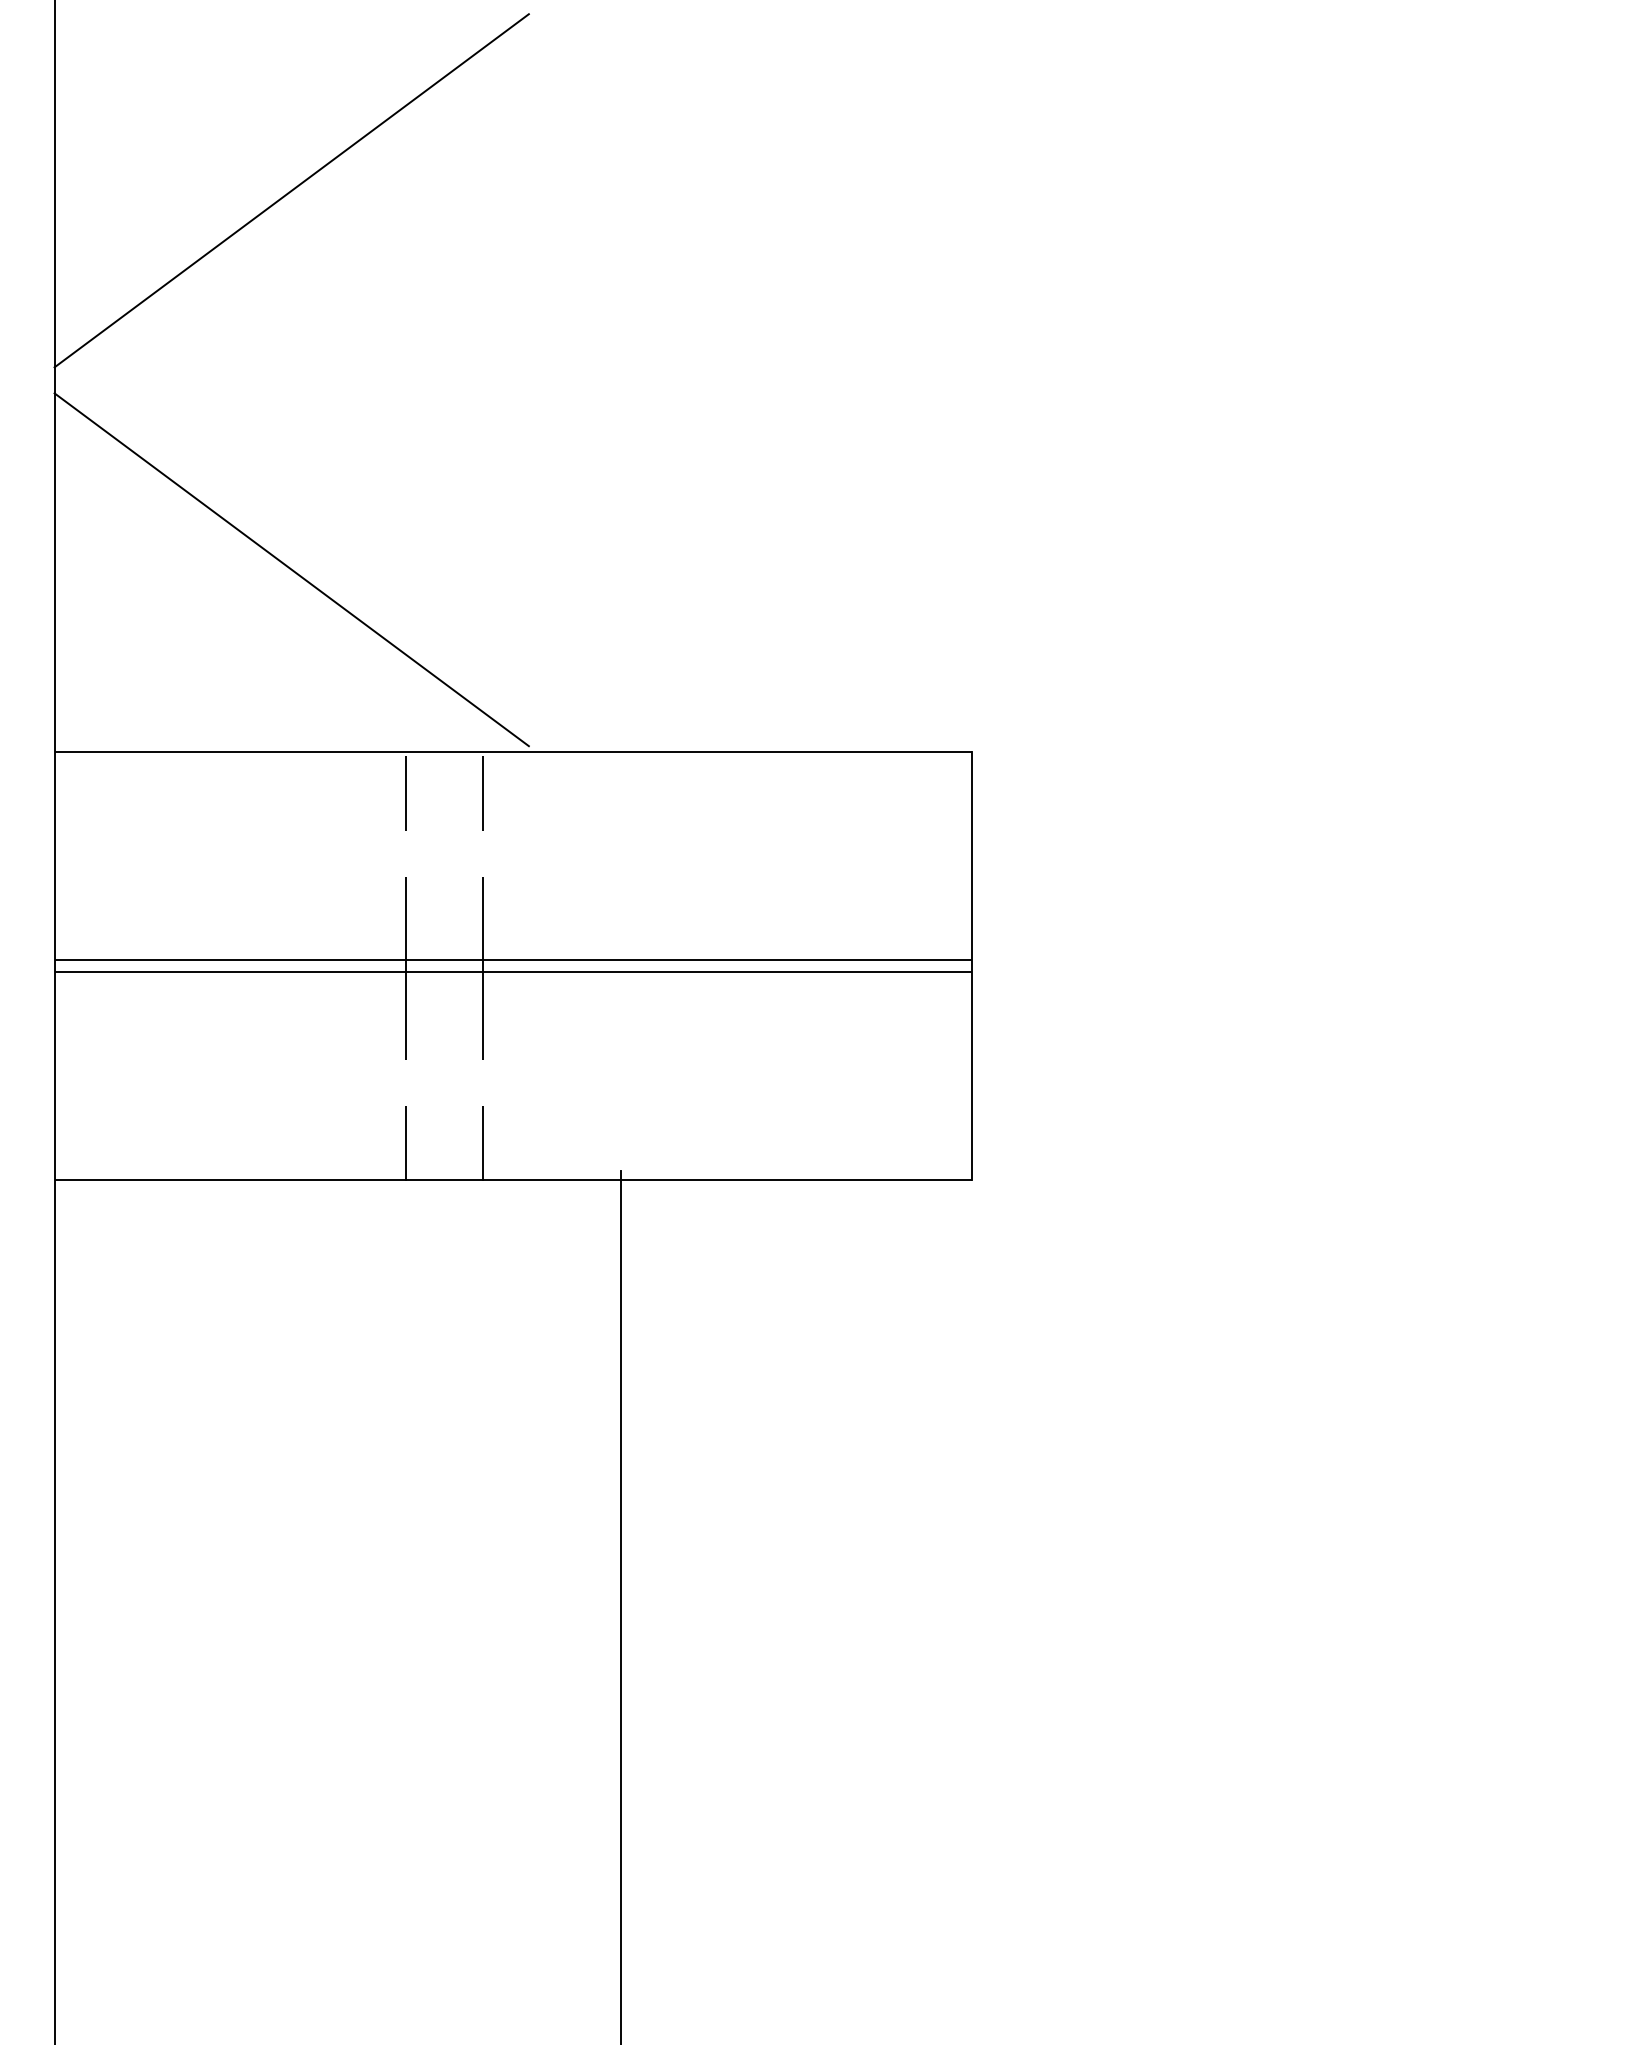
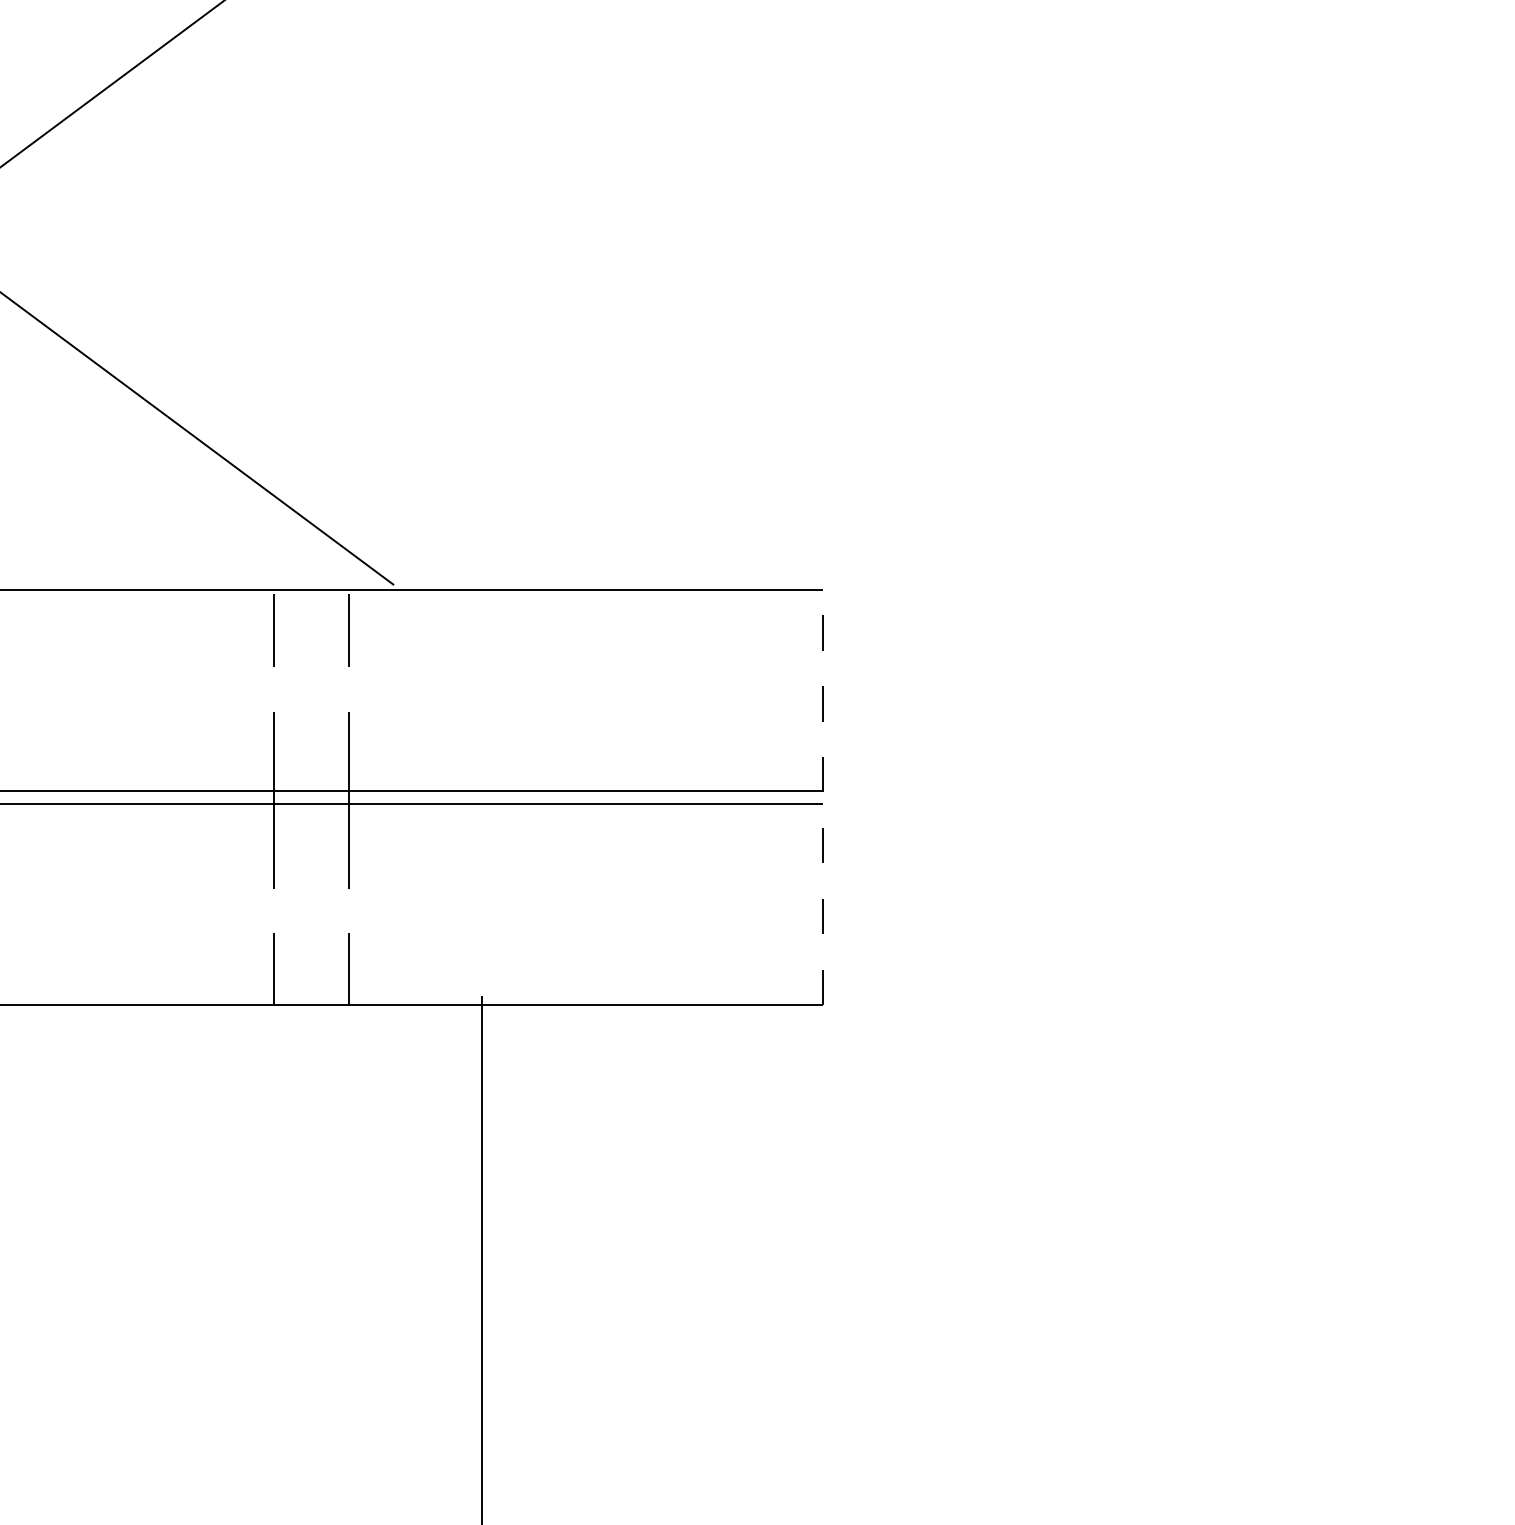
line: (972, 965) -> (823, 797), solid -> dashed

